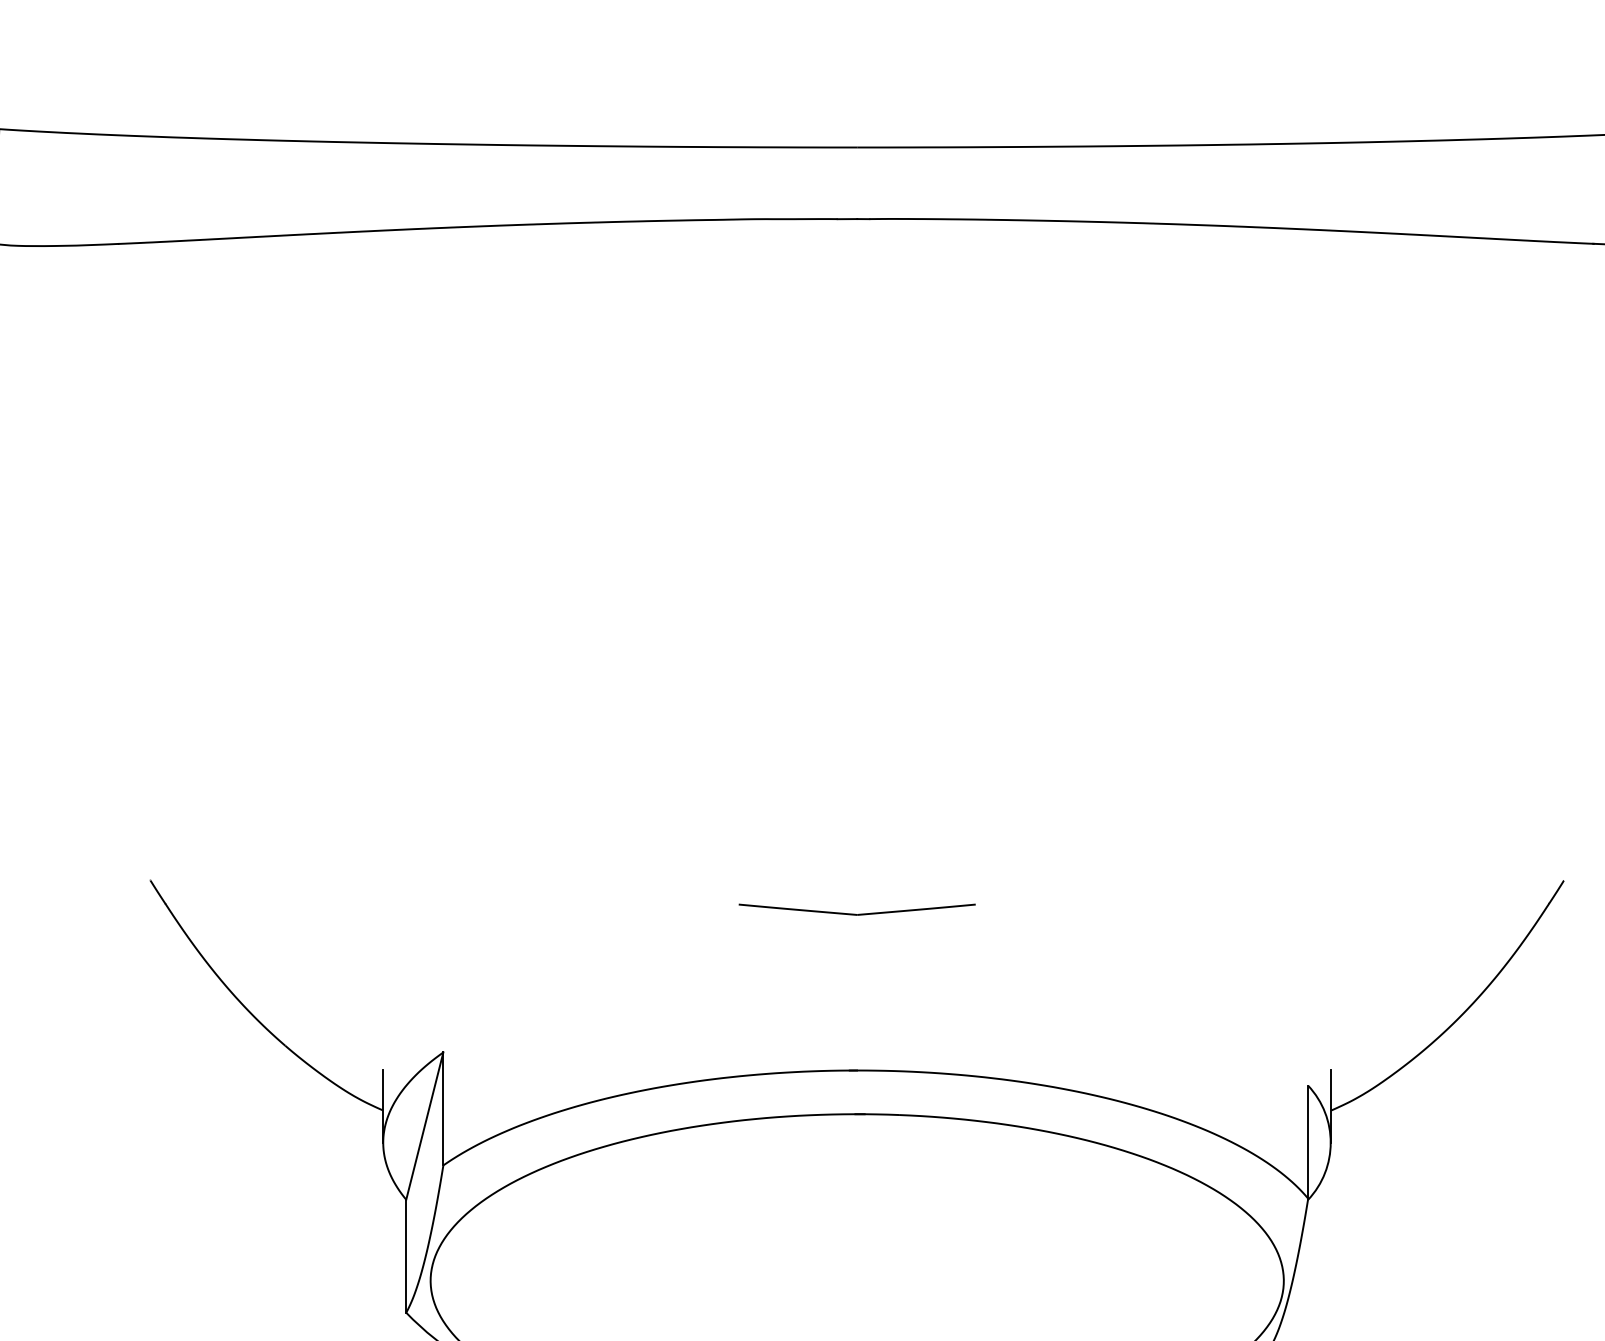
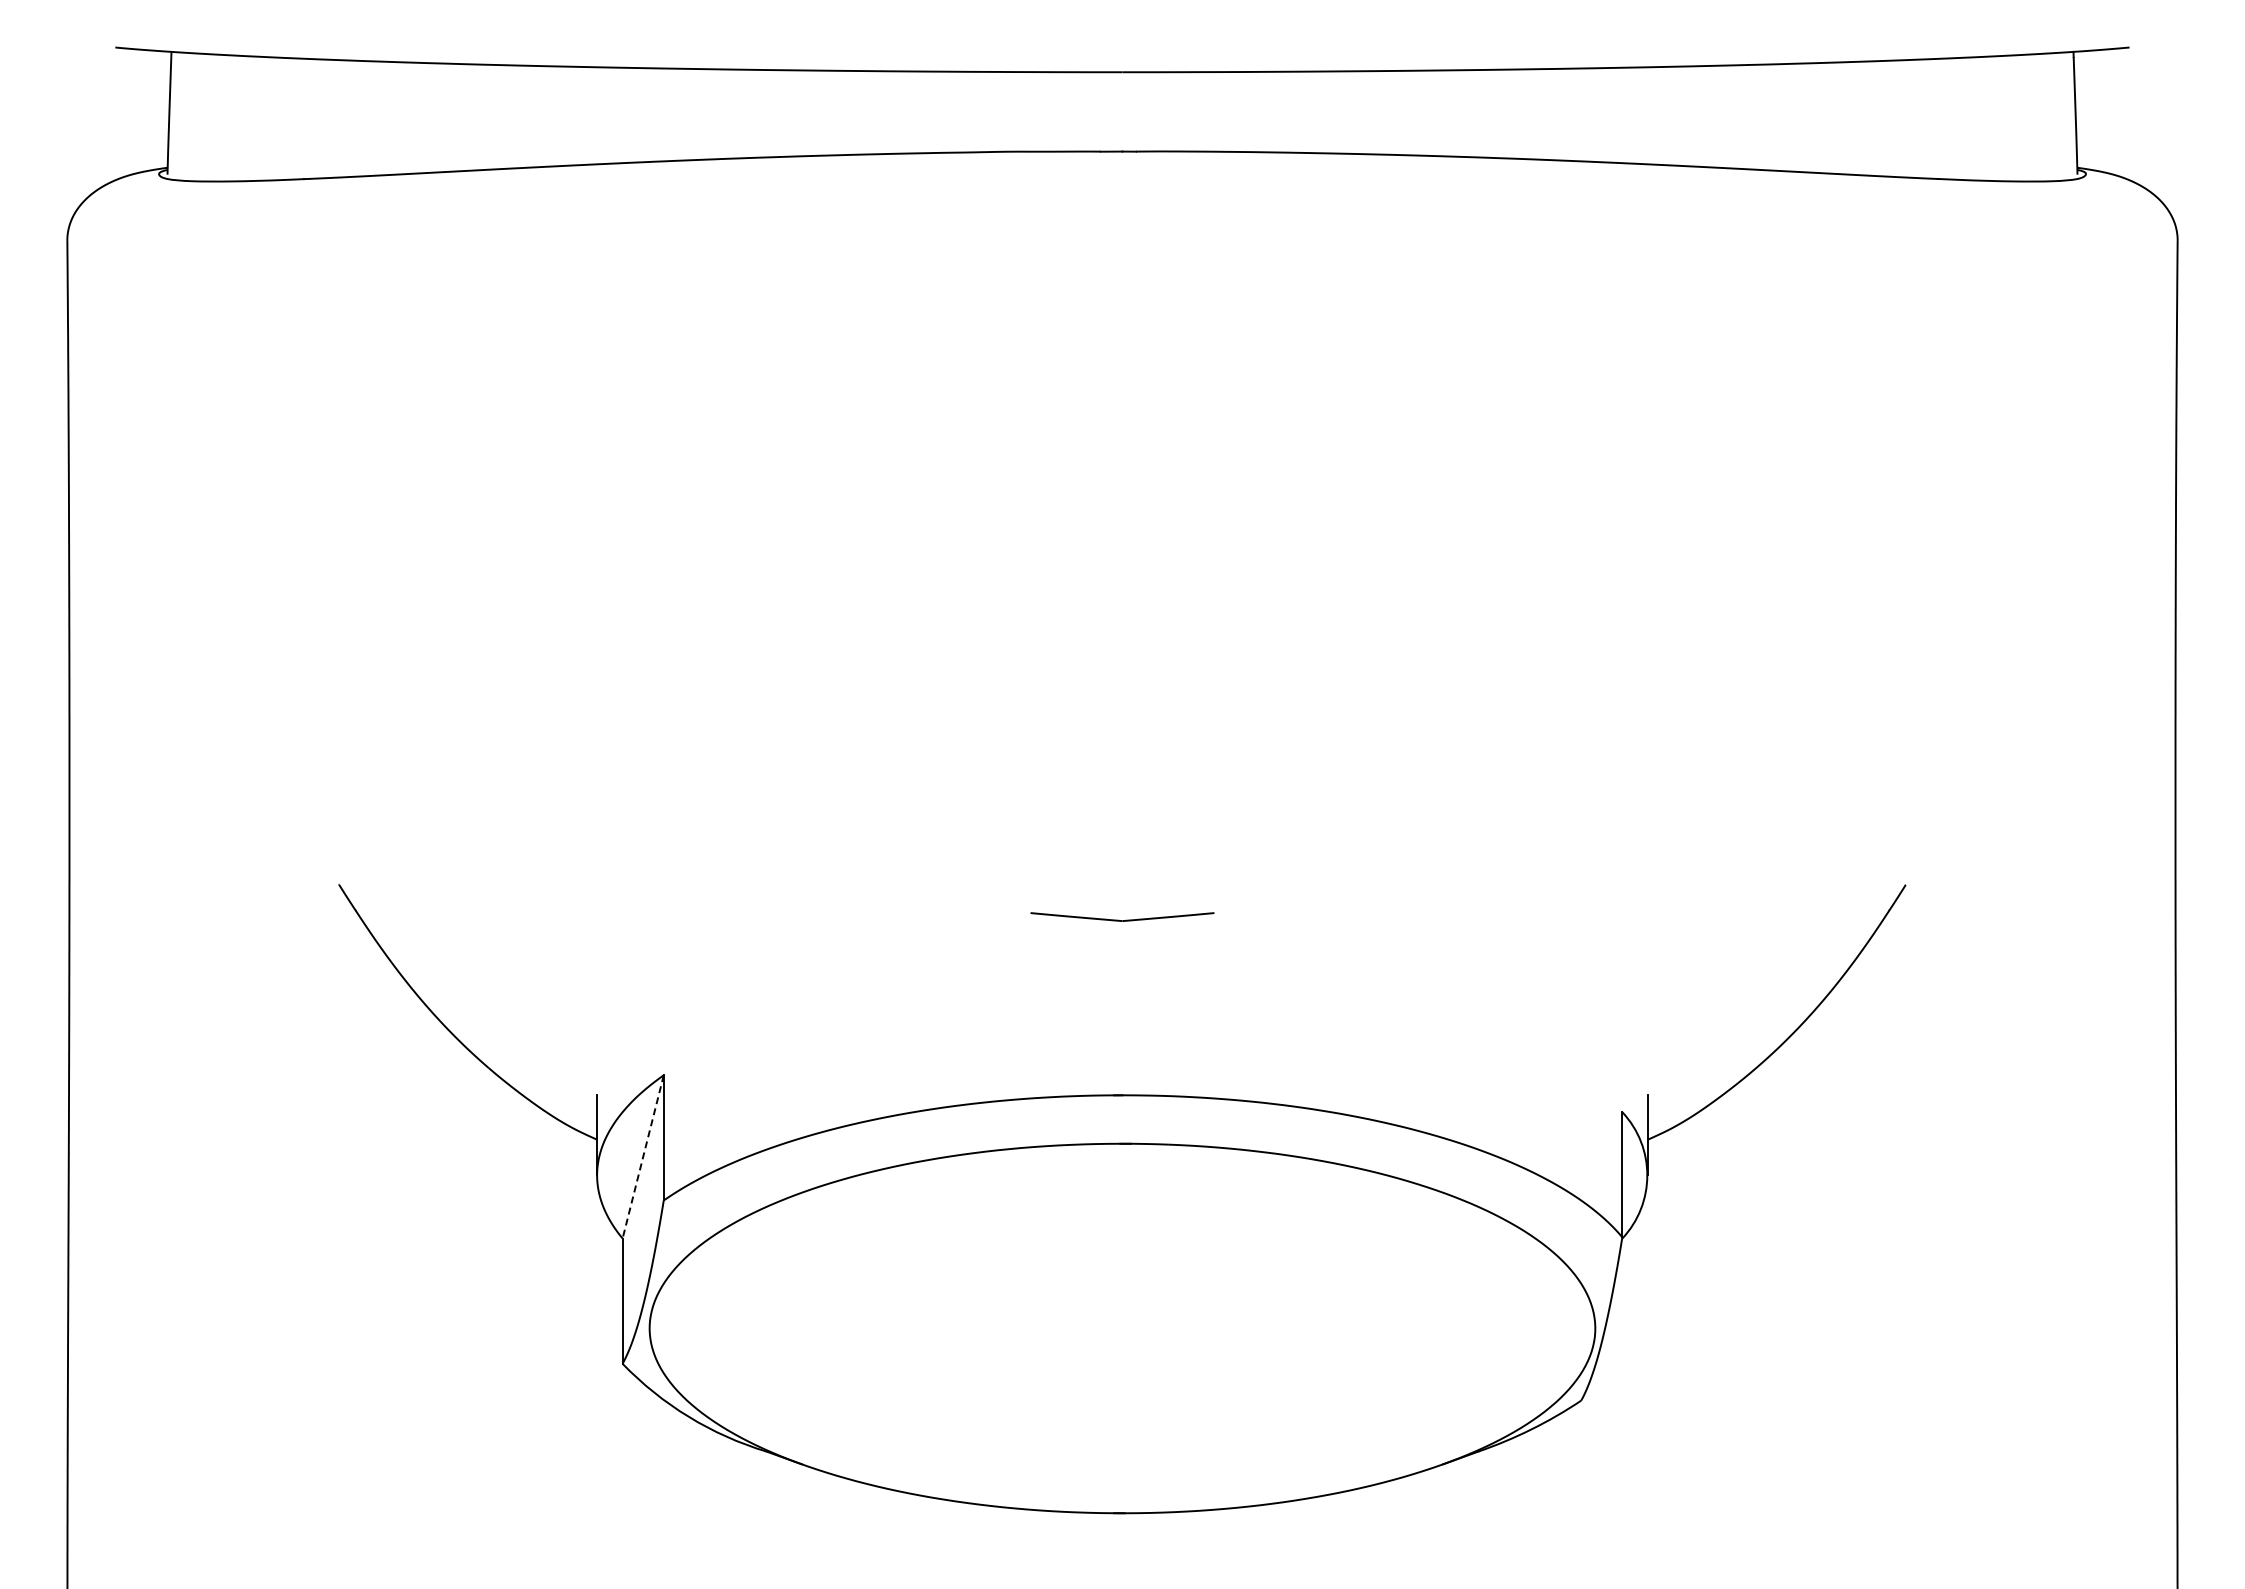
part: (857, 909) -> (1122, 916), size x0.7
line: (425, 1126) -> (643, 1157), solid -> dashed

